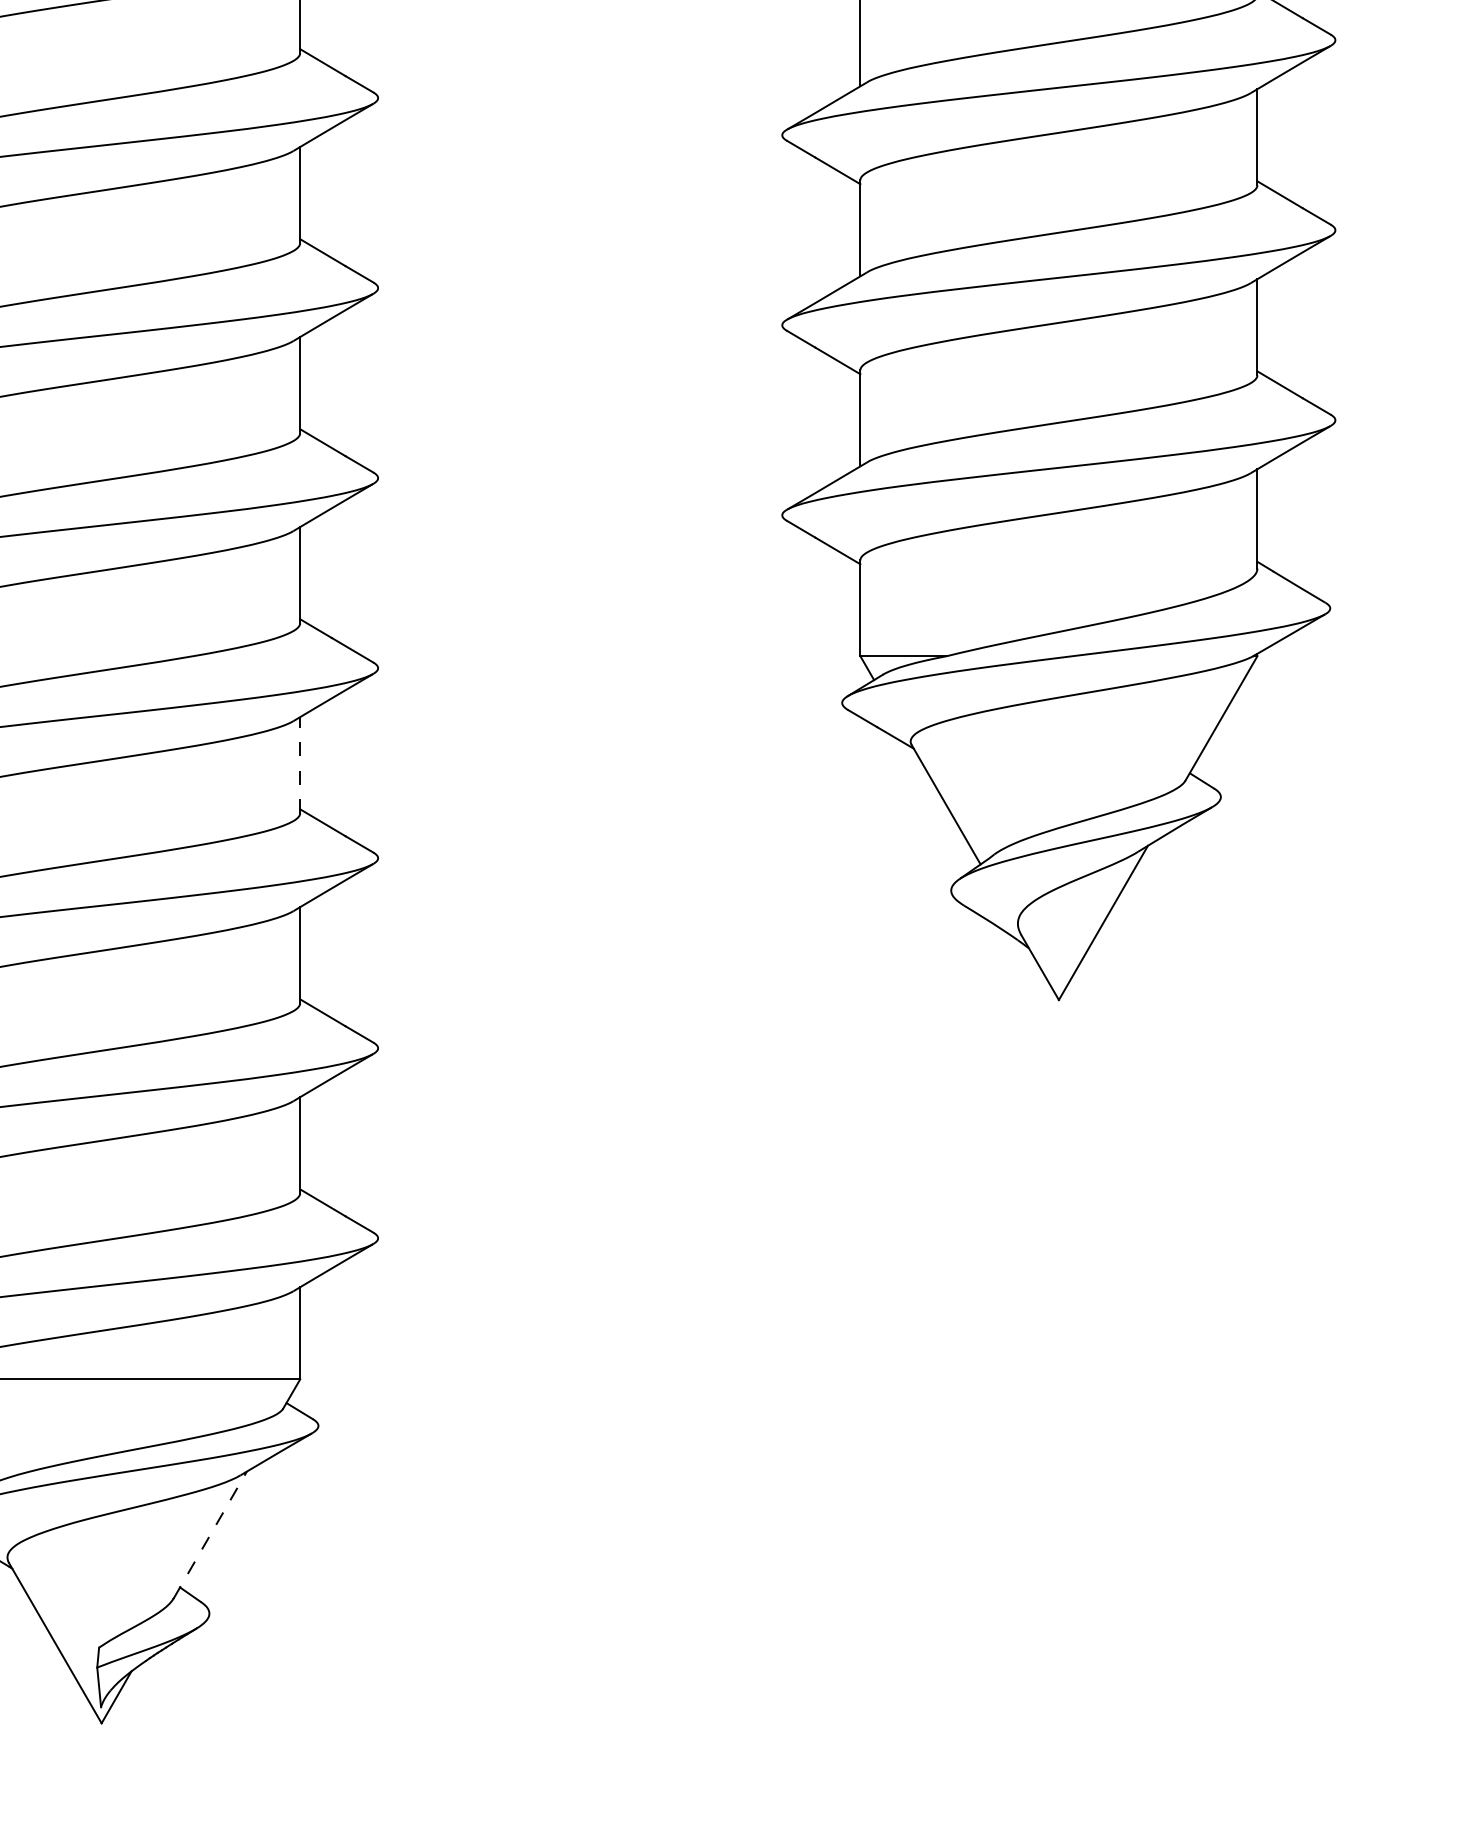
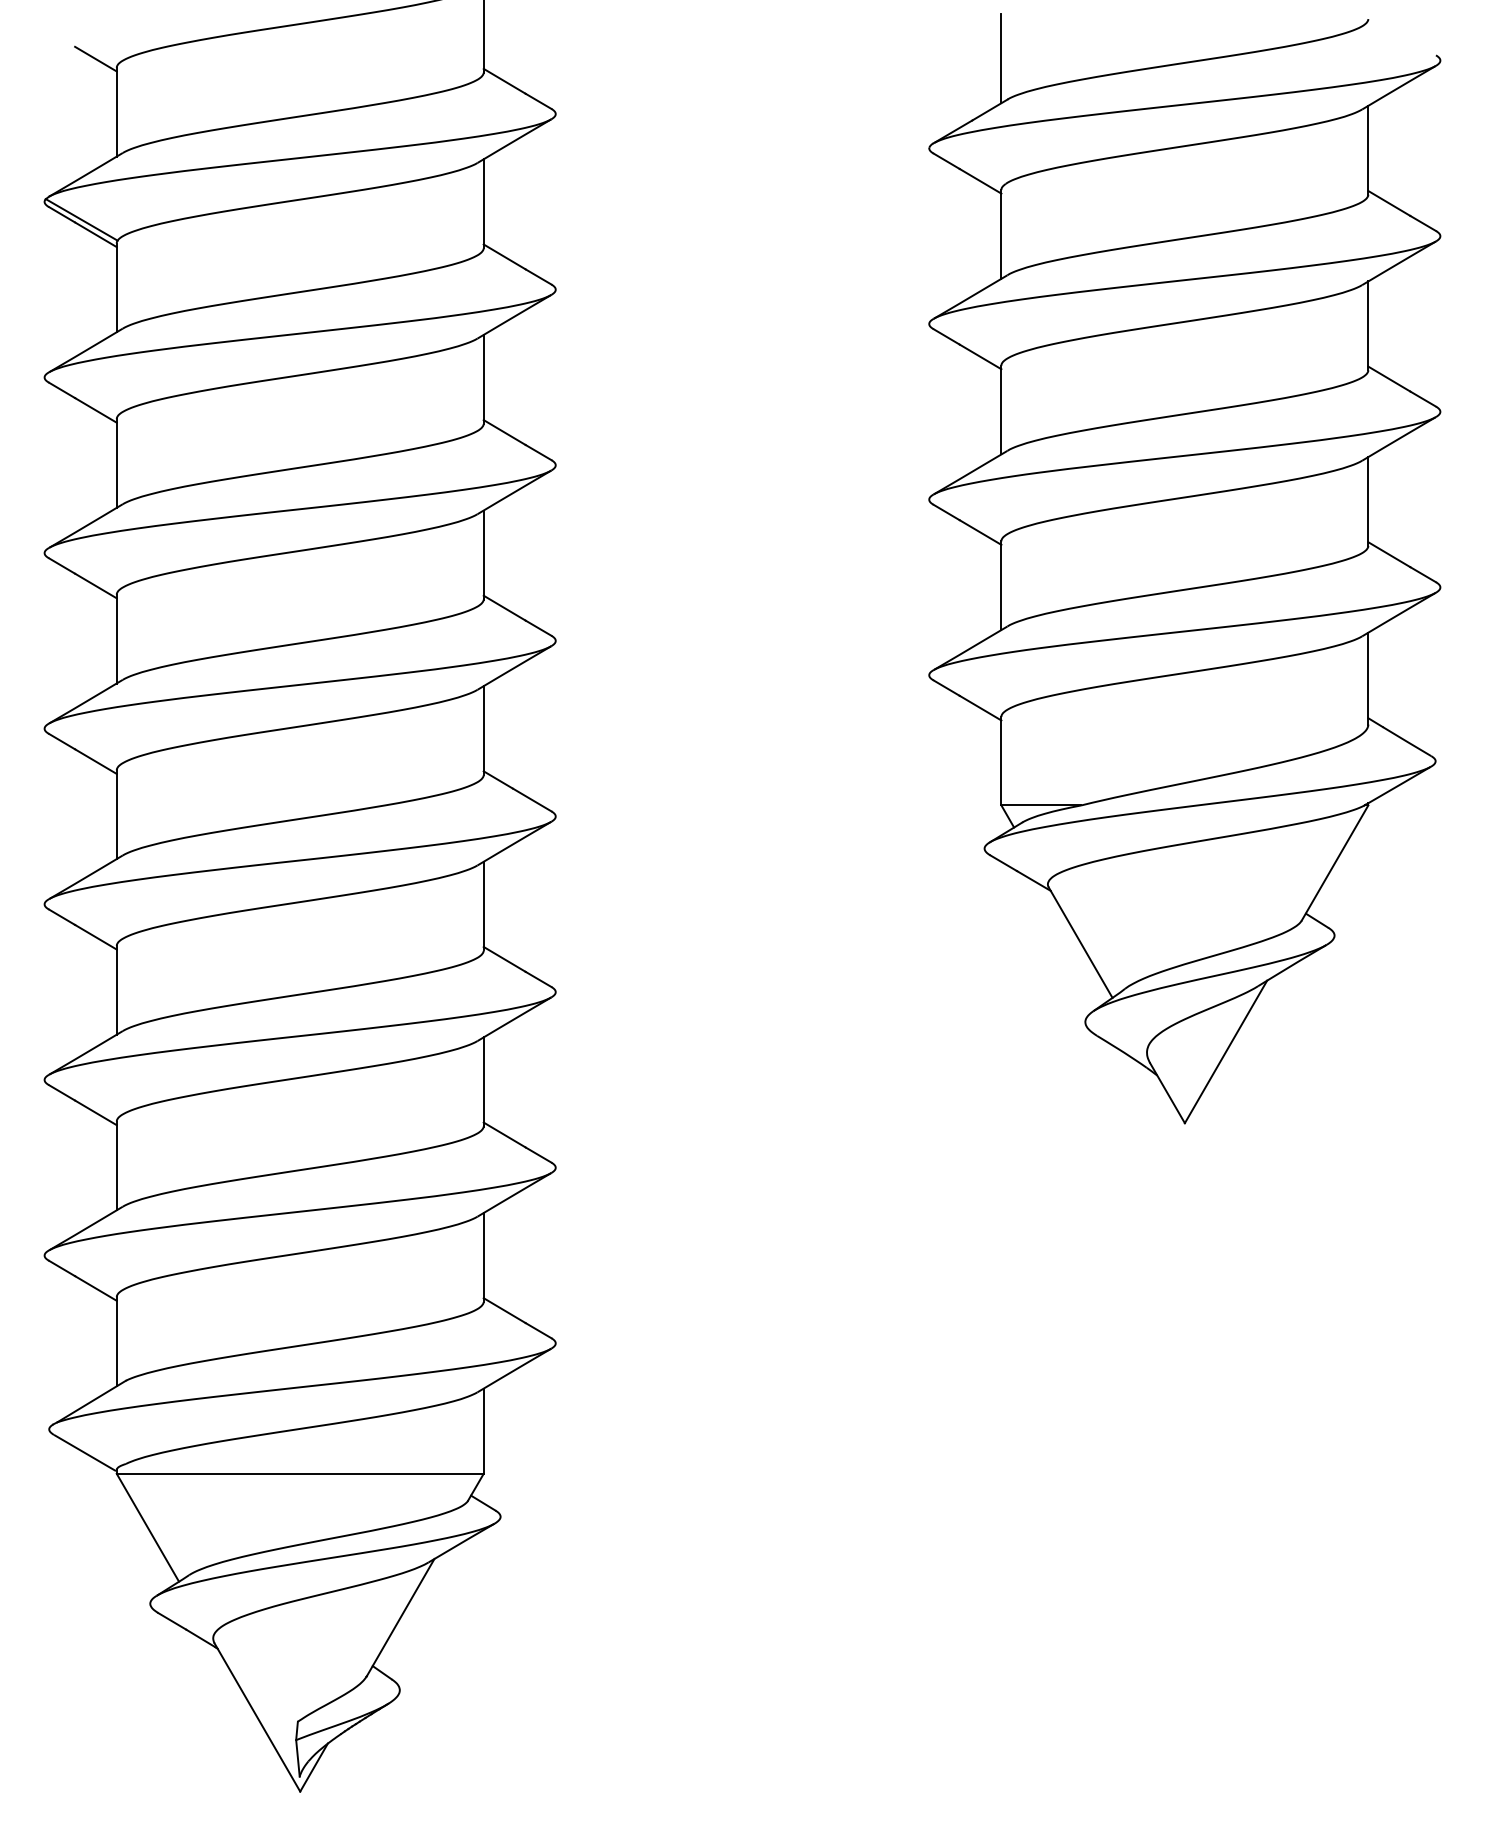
line: (299, 764) -> (483, 905), dashed -> solid
line: (210, 1534) -> (400, 1617), dashed -> solid

